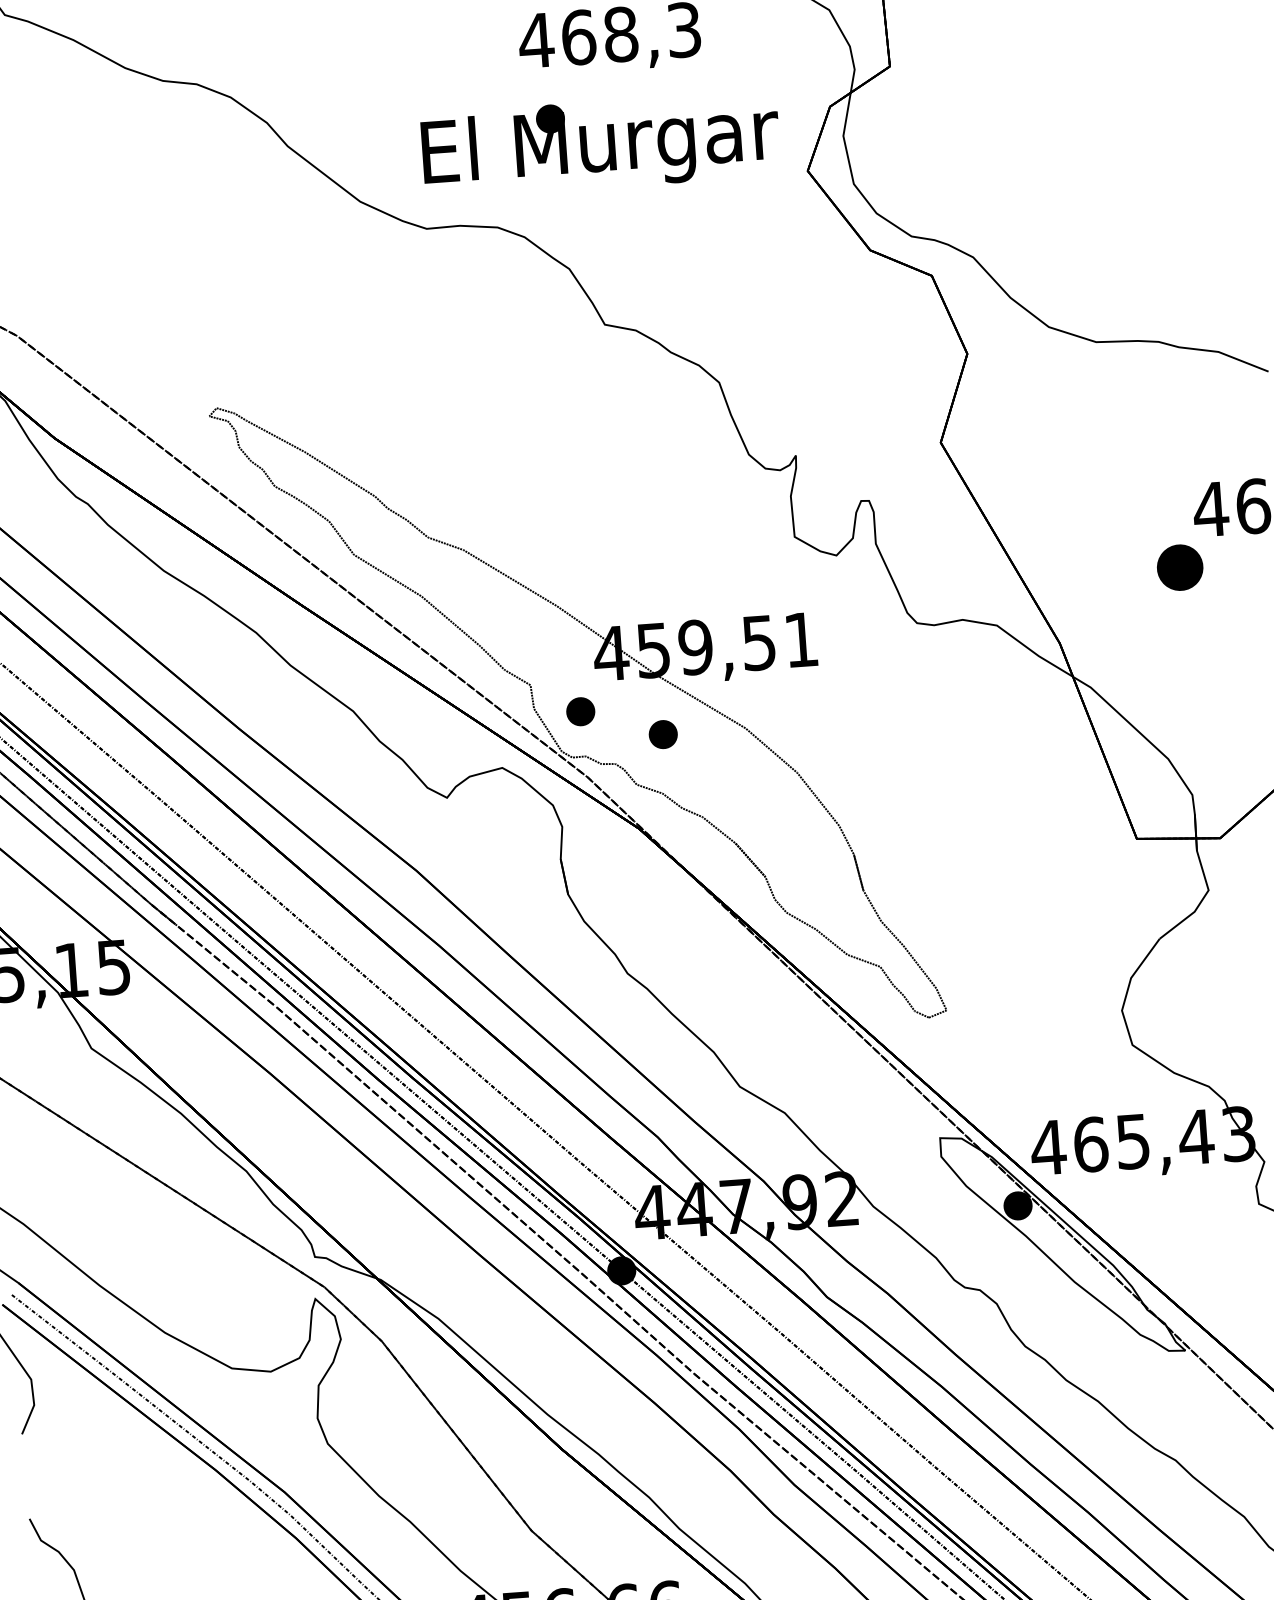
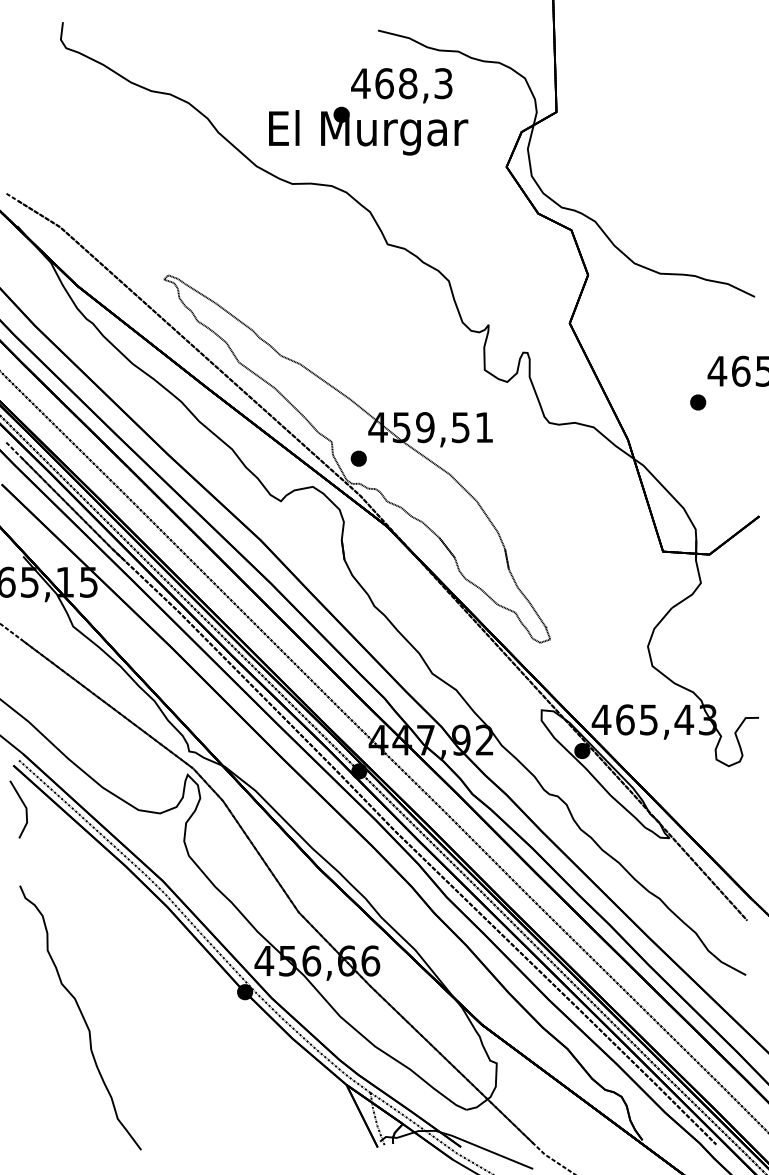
text: (600, 143) -> (368, 130), moved
part: (1181, 567) -> (698, 402), size x0.62
part: (662, 734) -> (403, 474), removed

